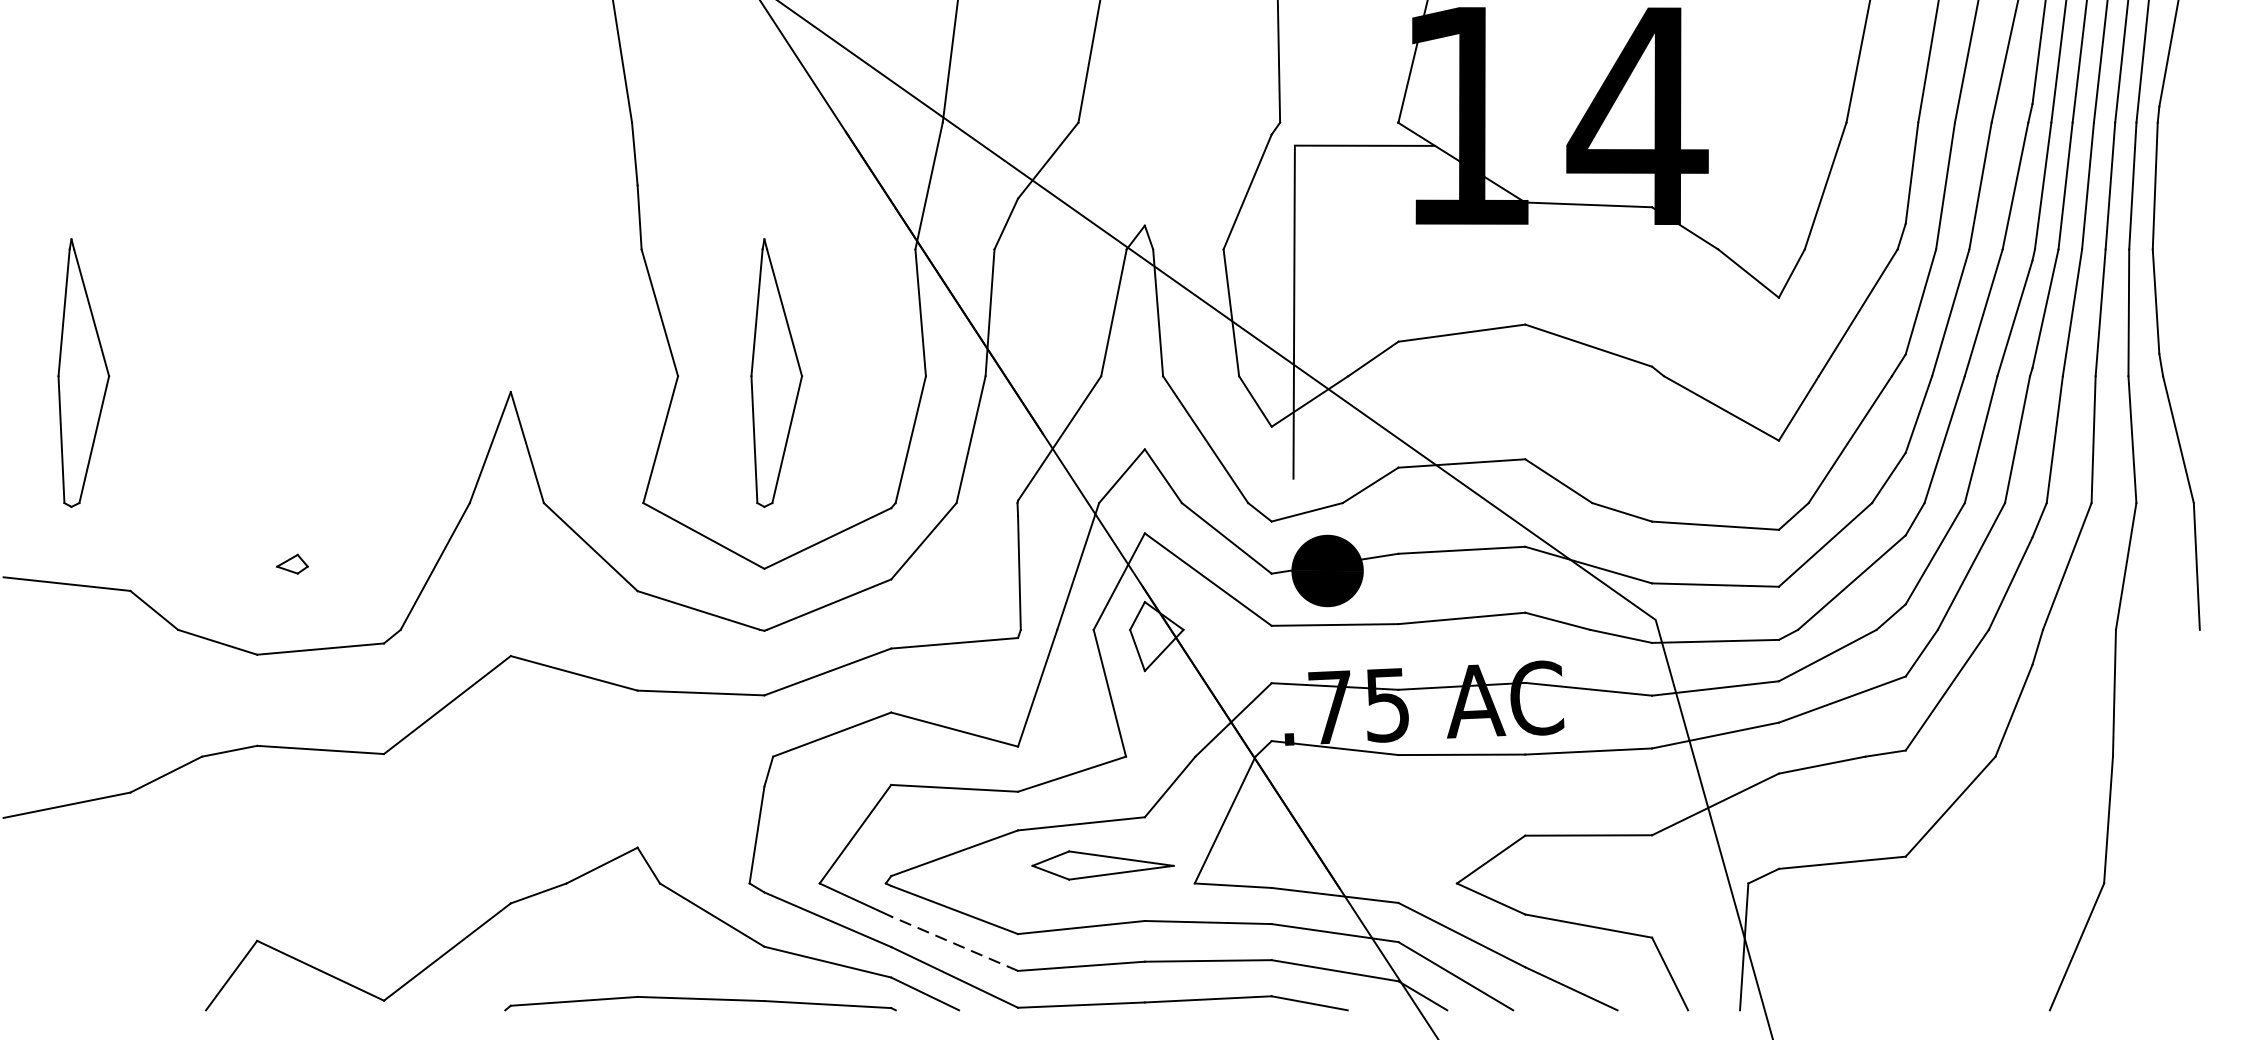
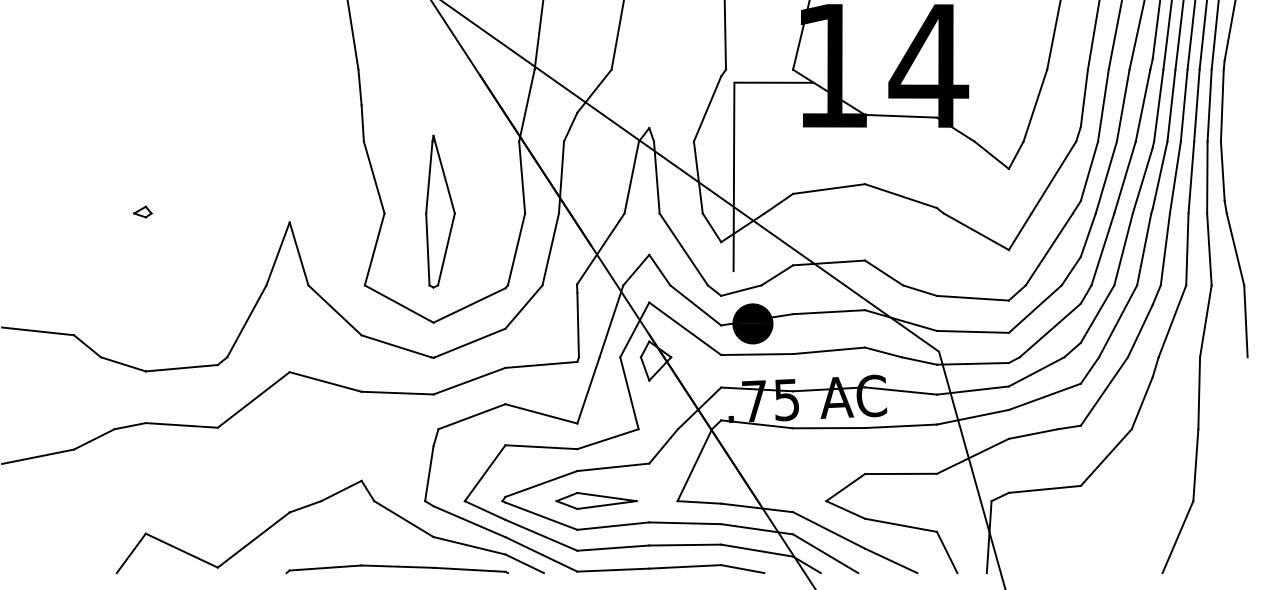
part: (83, 372) -> (47, 211), removed
part: (291, 563) -> (142, 211), moved
part: (1102, 864) -> (596, 500), moved
line: (953, 944) -> (540, 535), dashed -> solid

